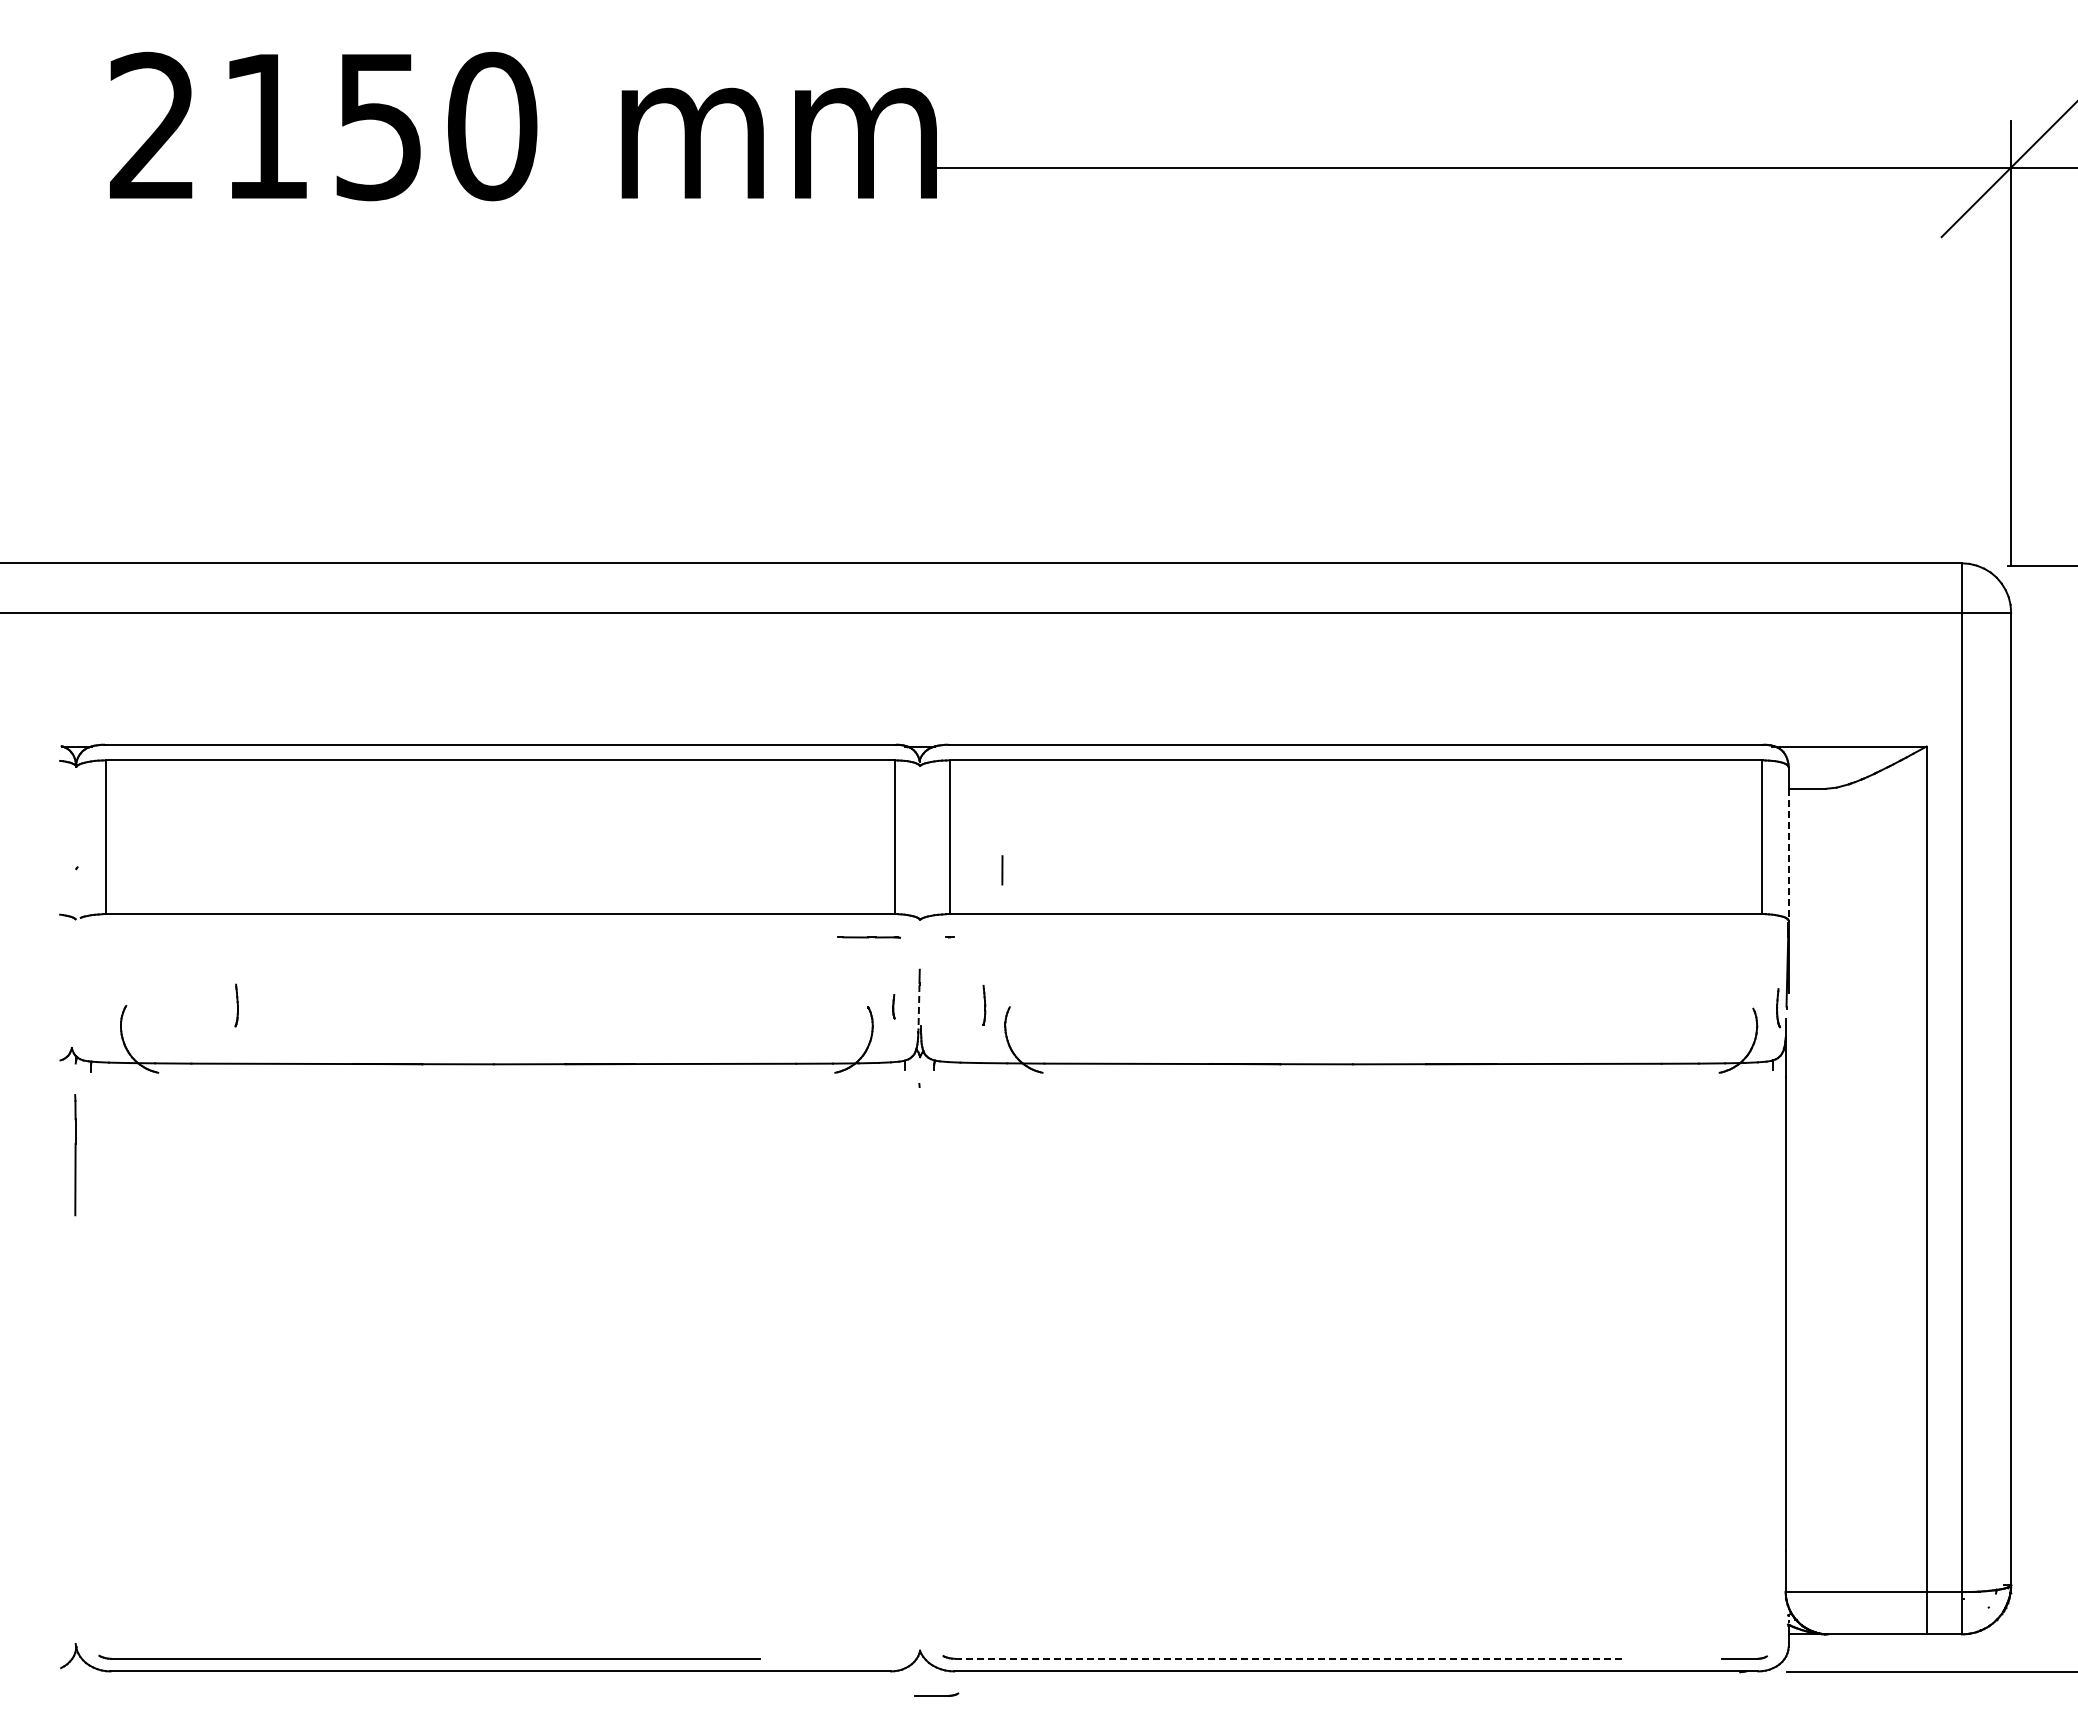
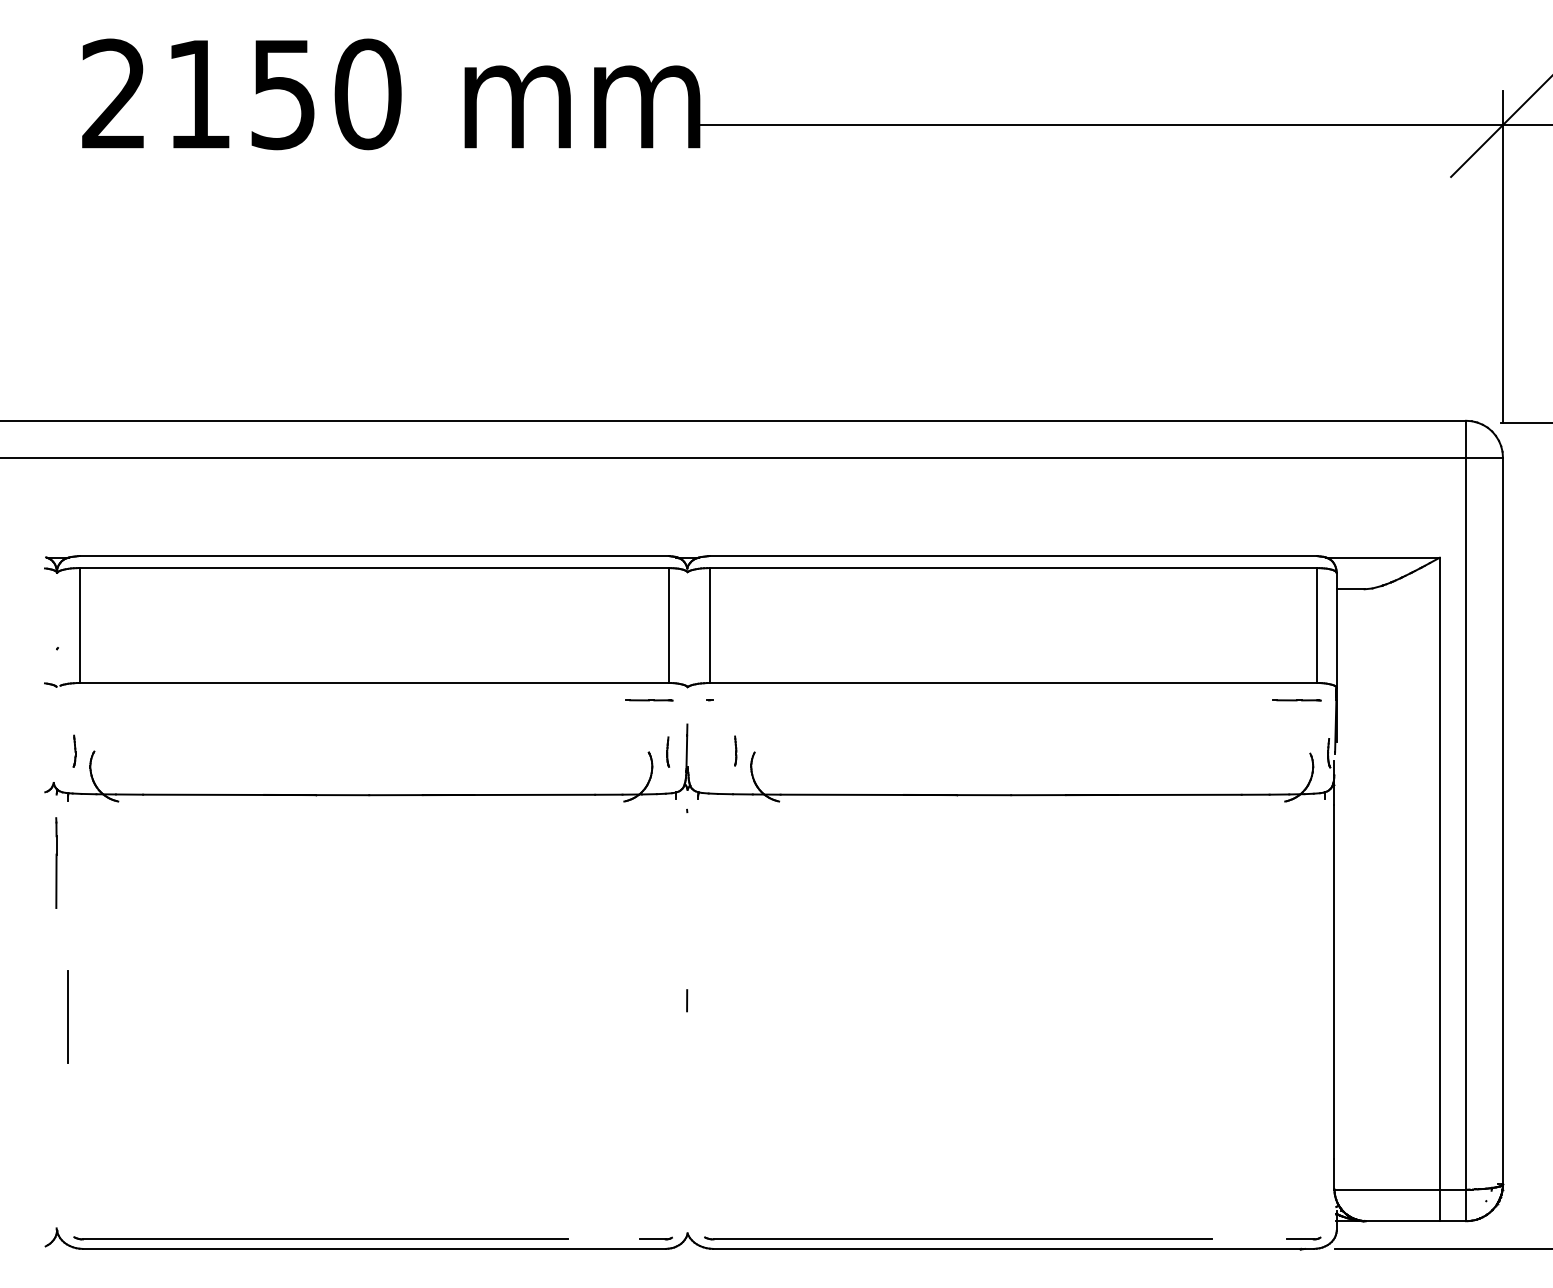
line: (1788, 854) -> (1336, 638), dashed -> solid
line: (1002, 870) -> (687, 1000), moved
line: (1735, 937) -> (1296, 700), added
part: (236, 1005) -> (74, 751), moved
part: (893, 1006) -> (667, 751), size x1.67
line: (918, 1007) -> (686, 752), dashed -> solid
line: (91, 1361) -> (68, 1017), added
line: (1288, 1658) -> (962, 1239), dashed -> solid
part: (936, 1694) -> (655, 1238), moved

